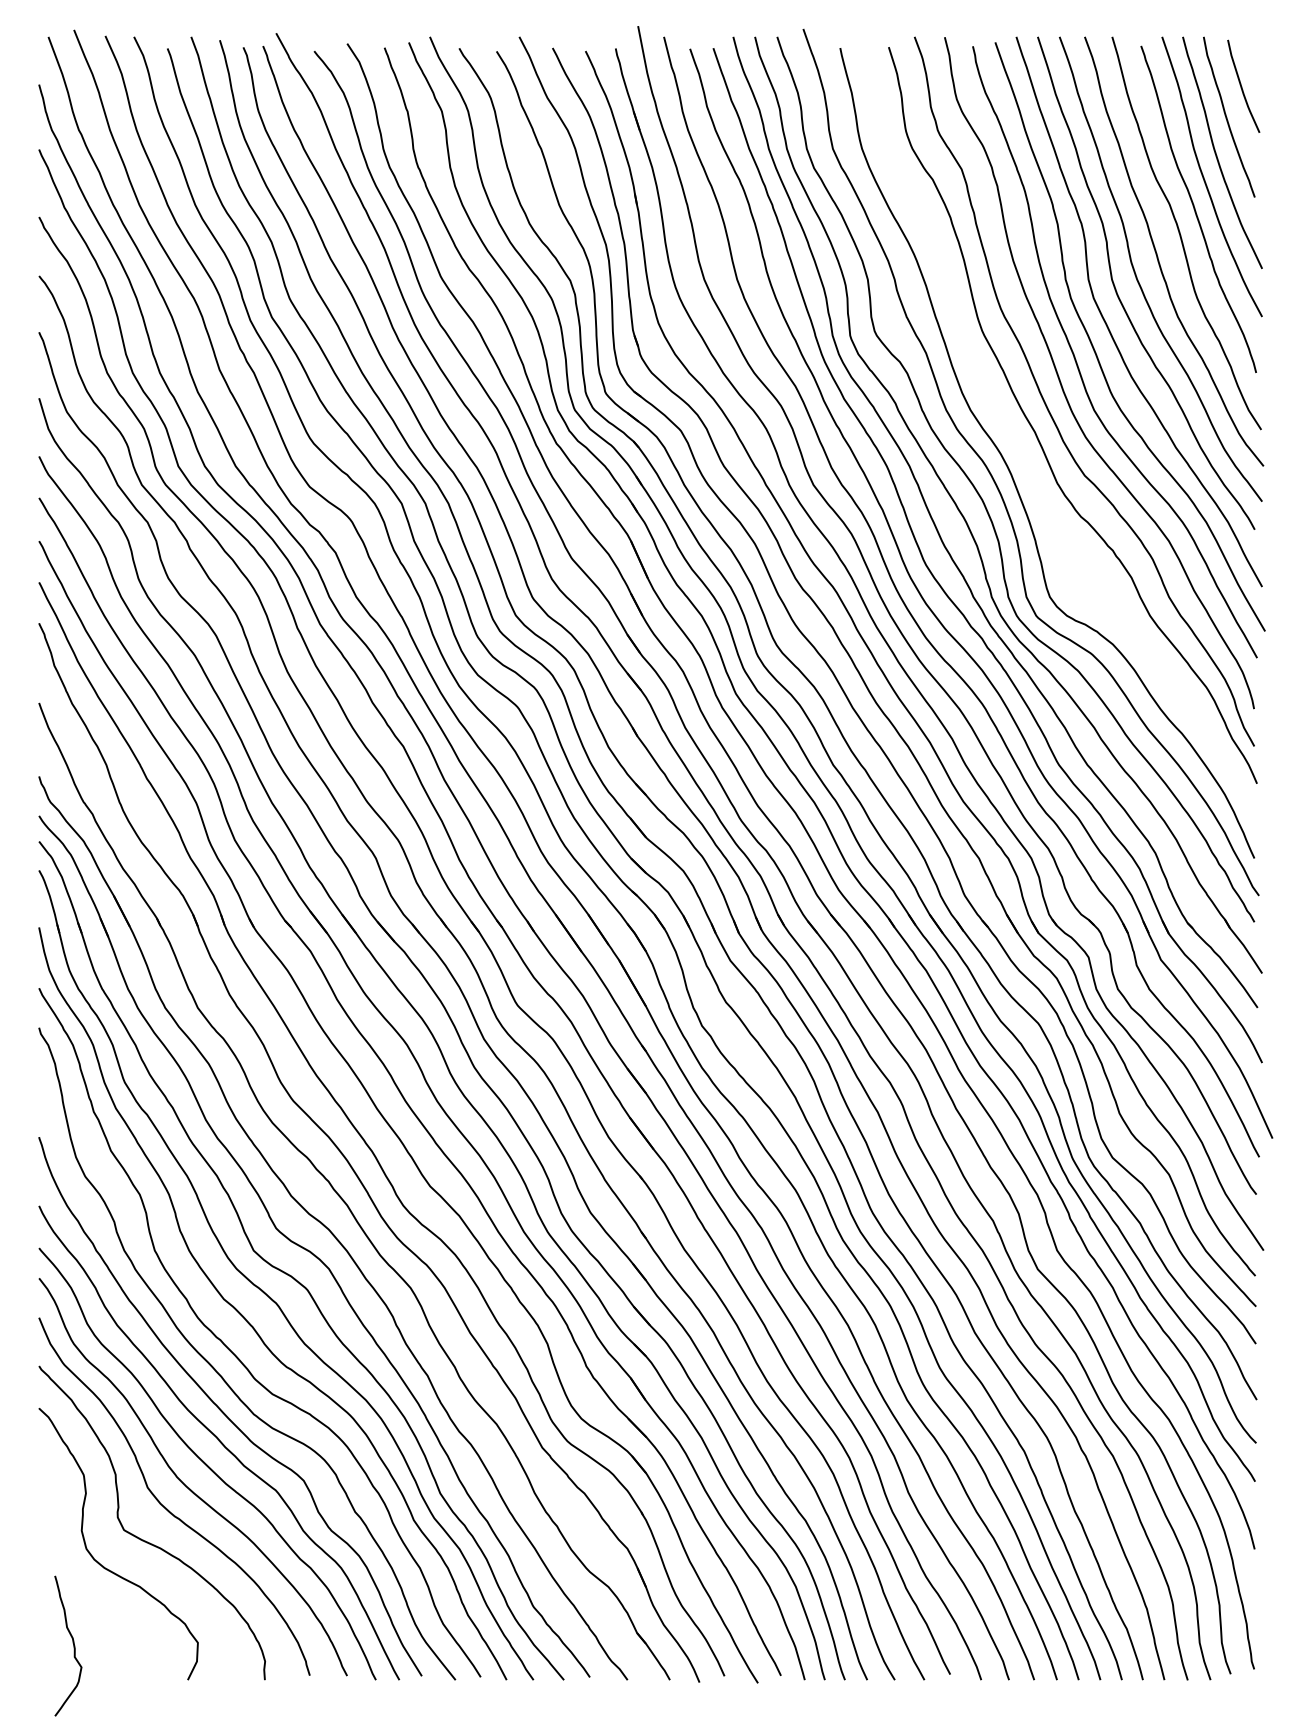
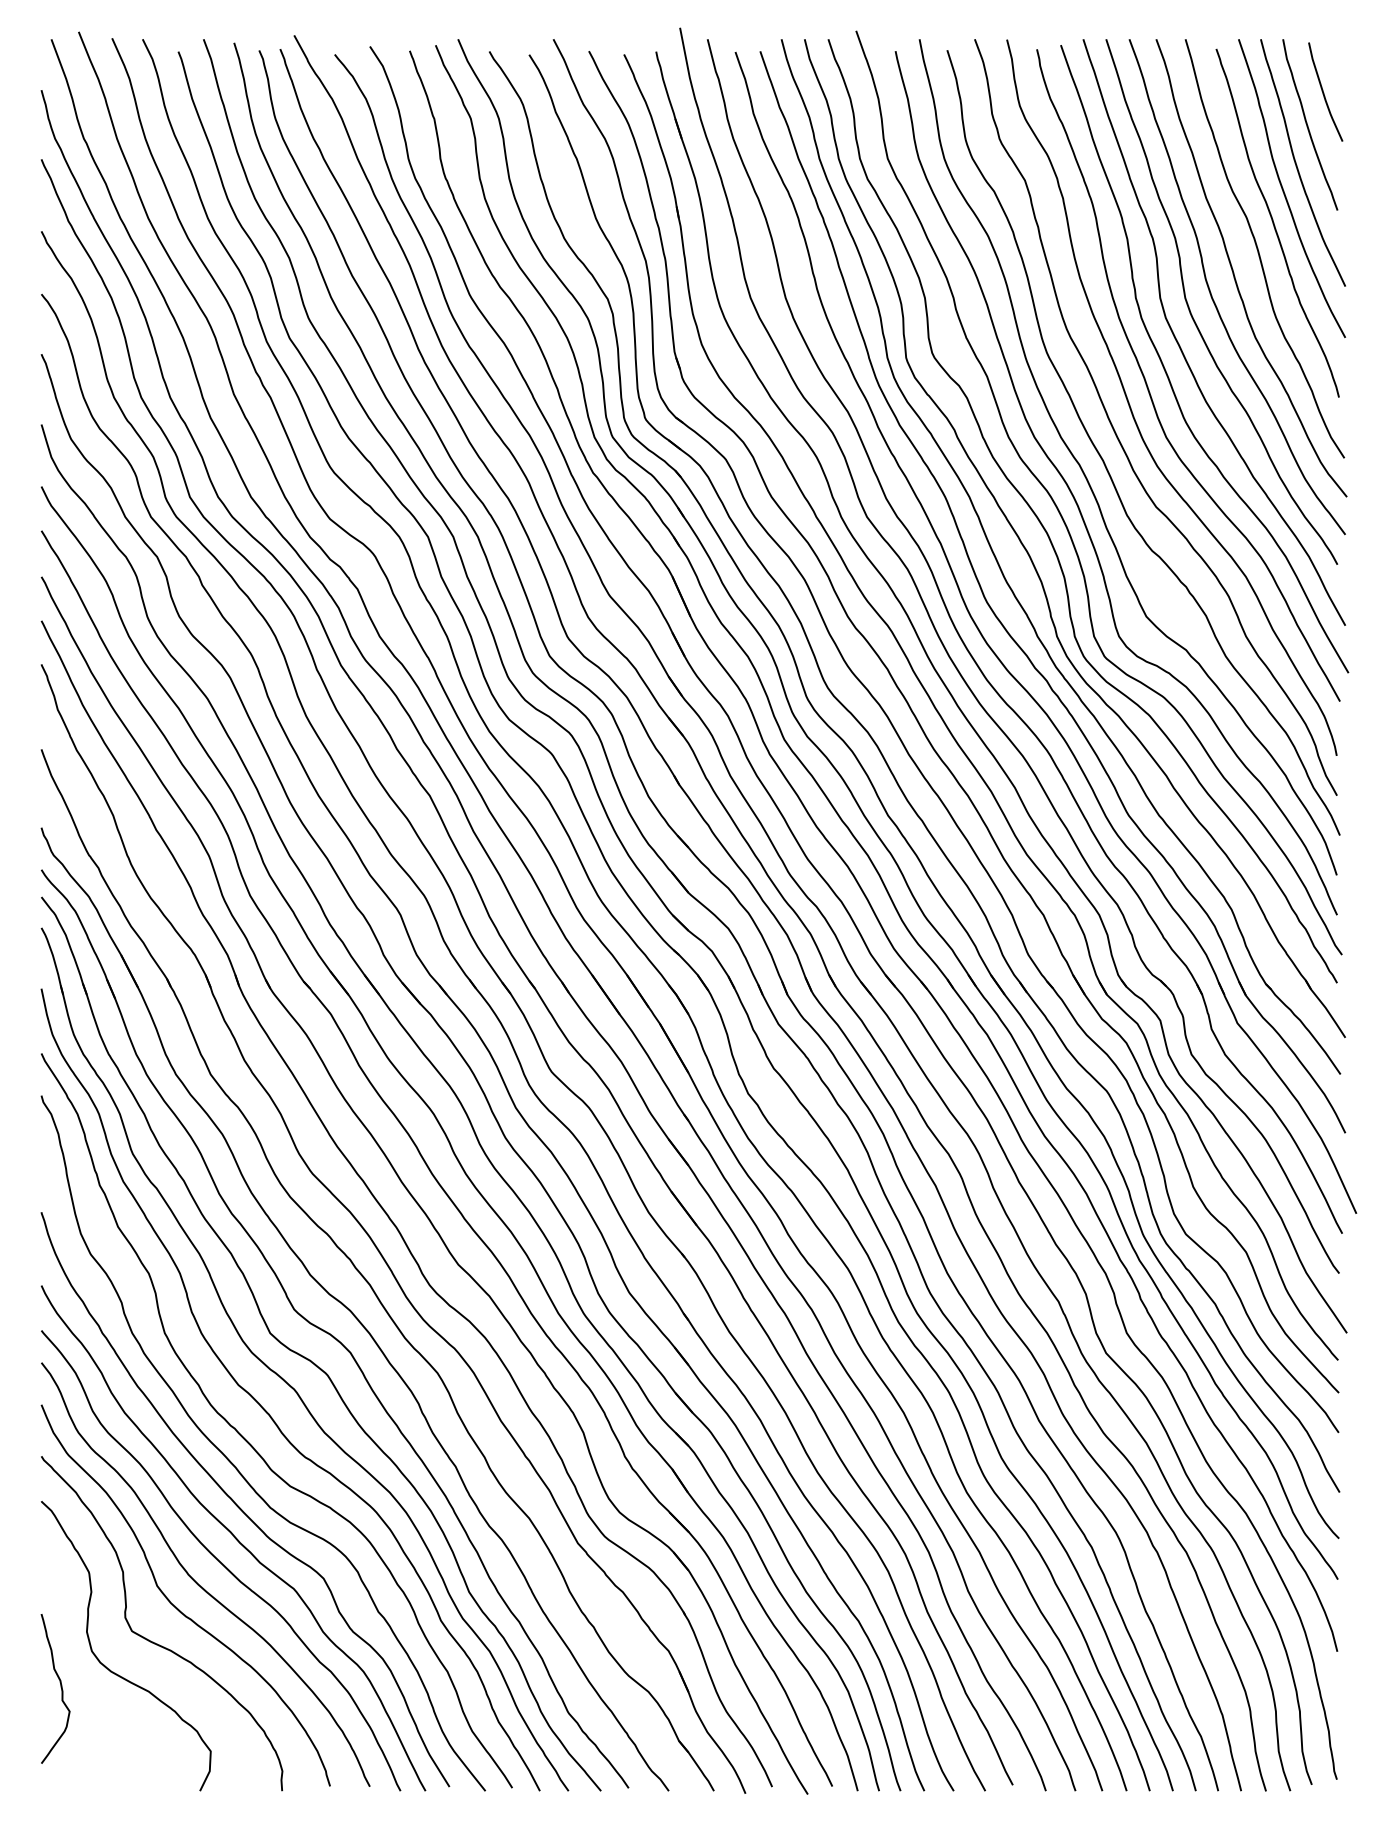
curve: (1020, 448) -> (1087, 478), added
curve: (72, 1644) -> (60, 1687), moved

